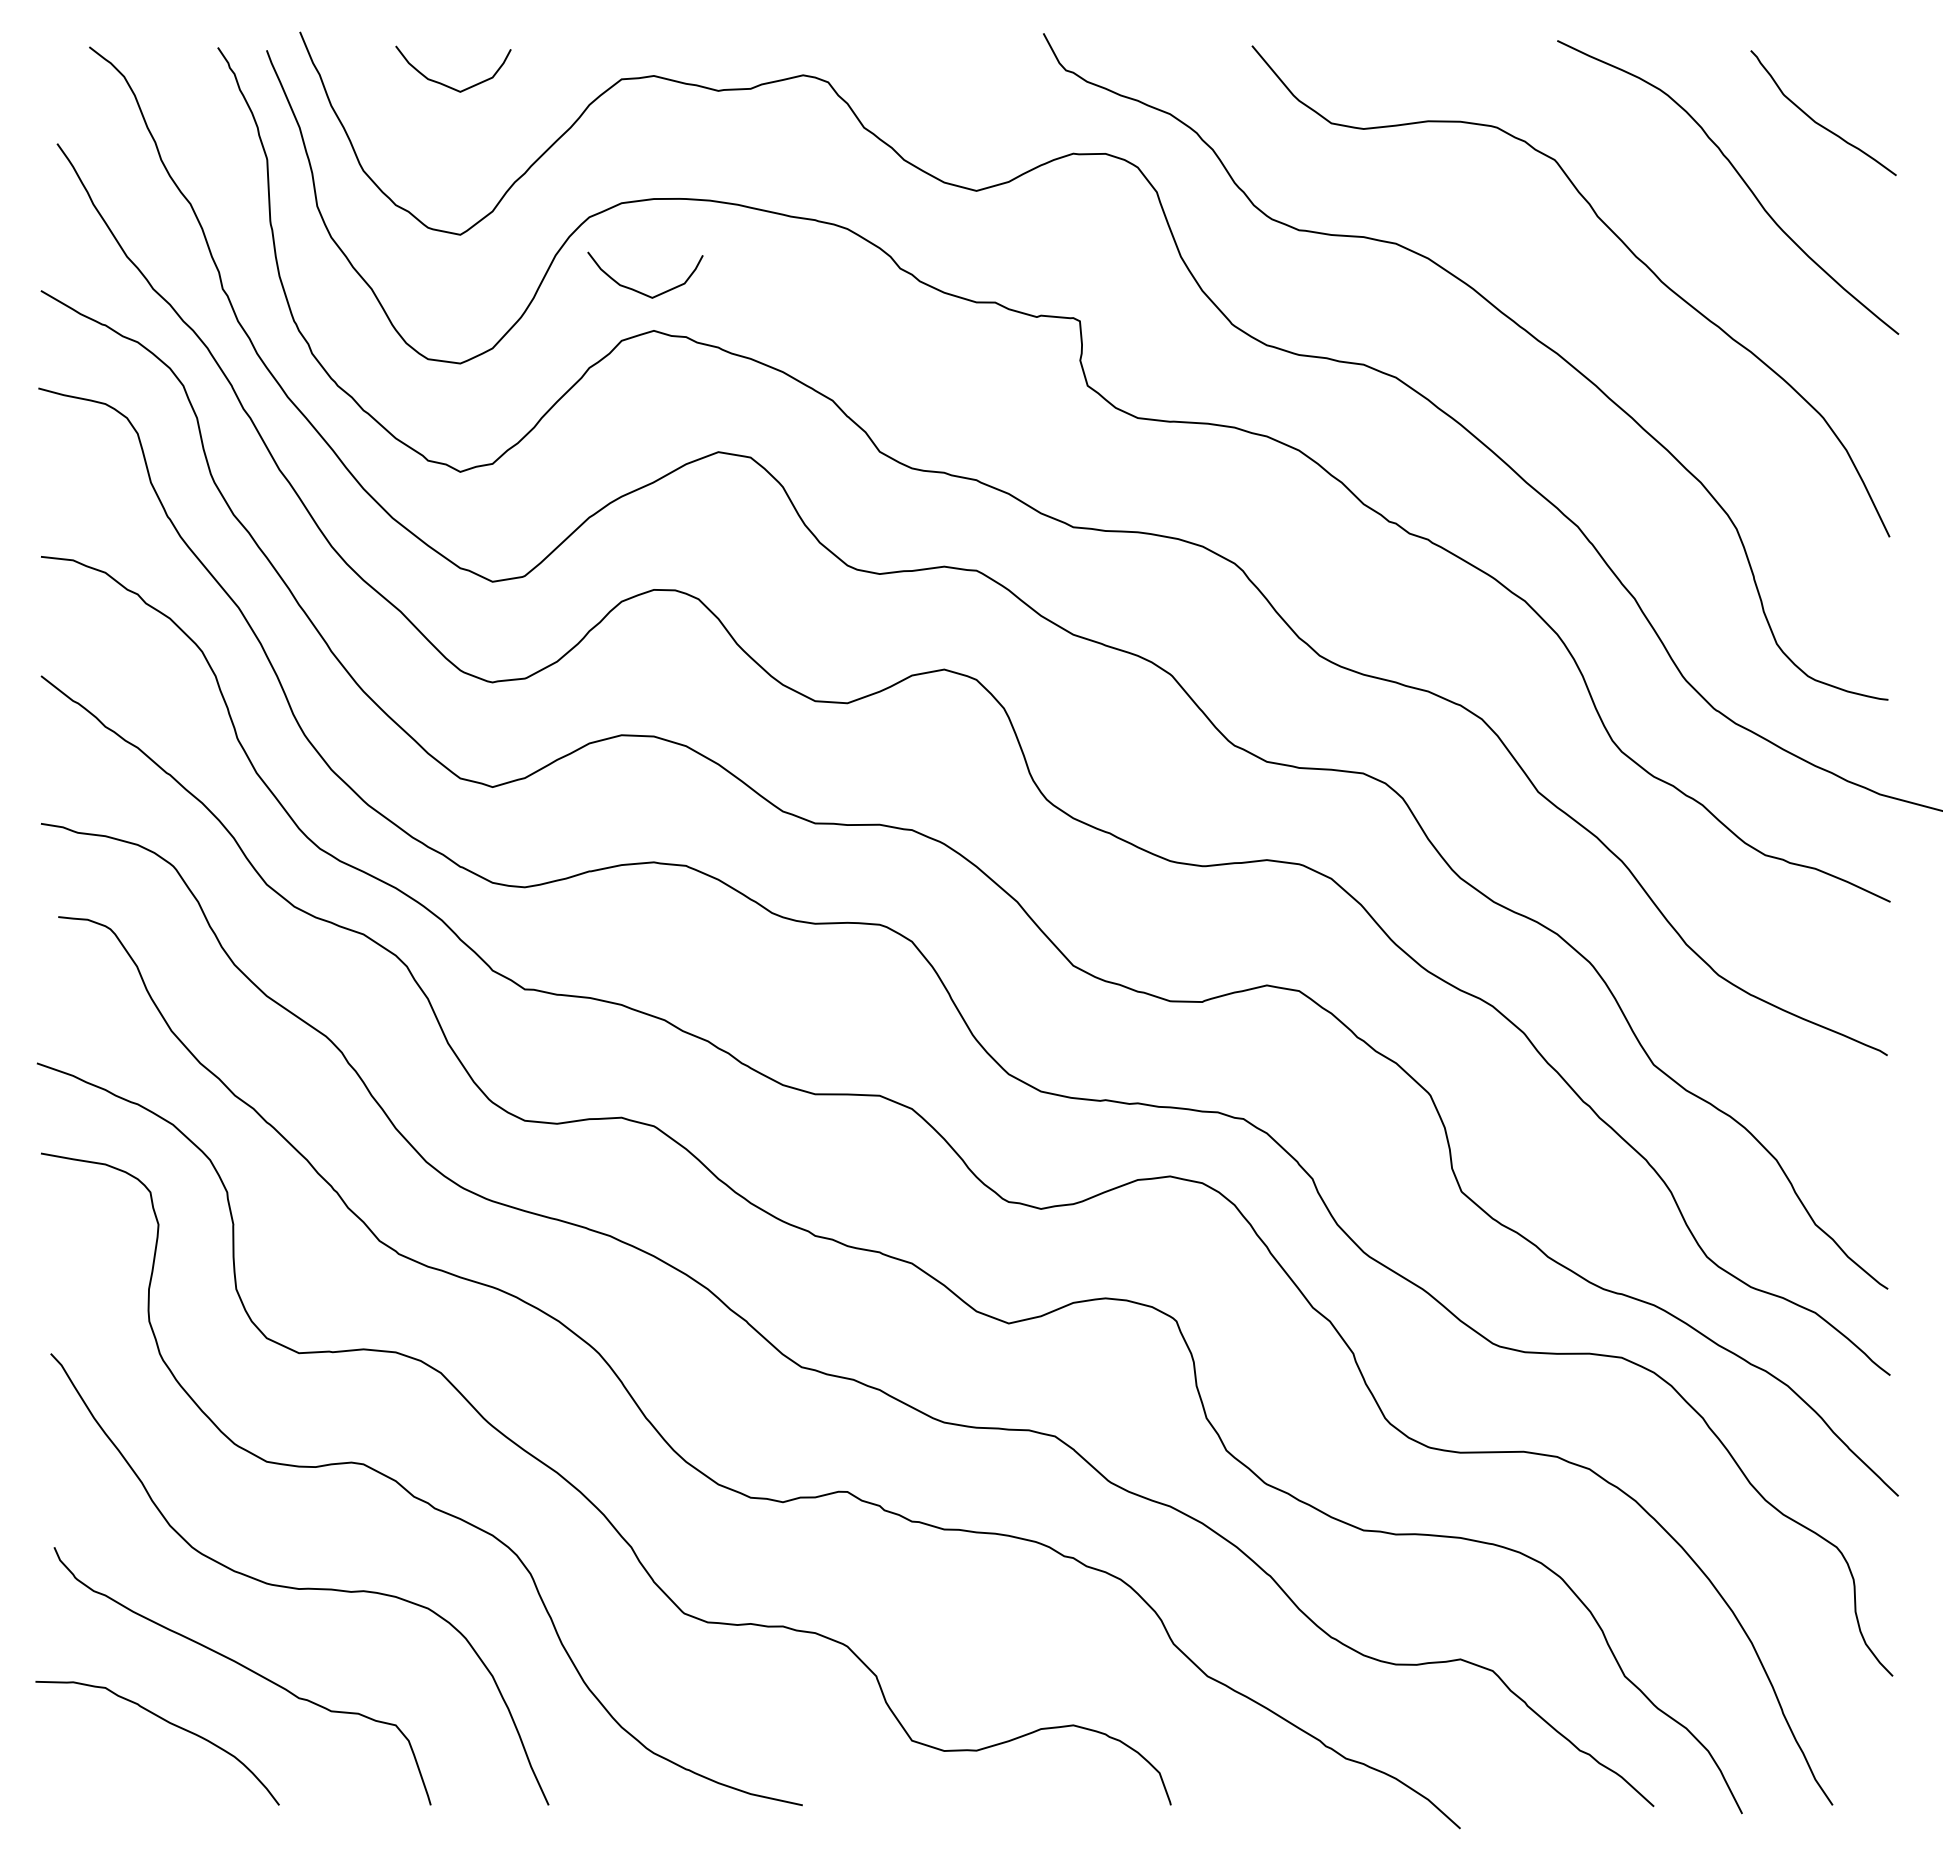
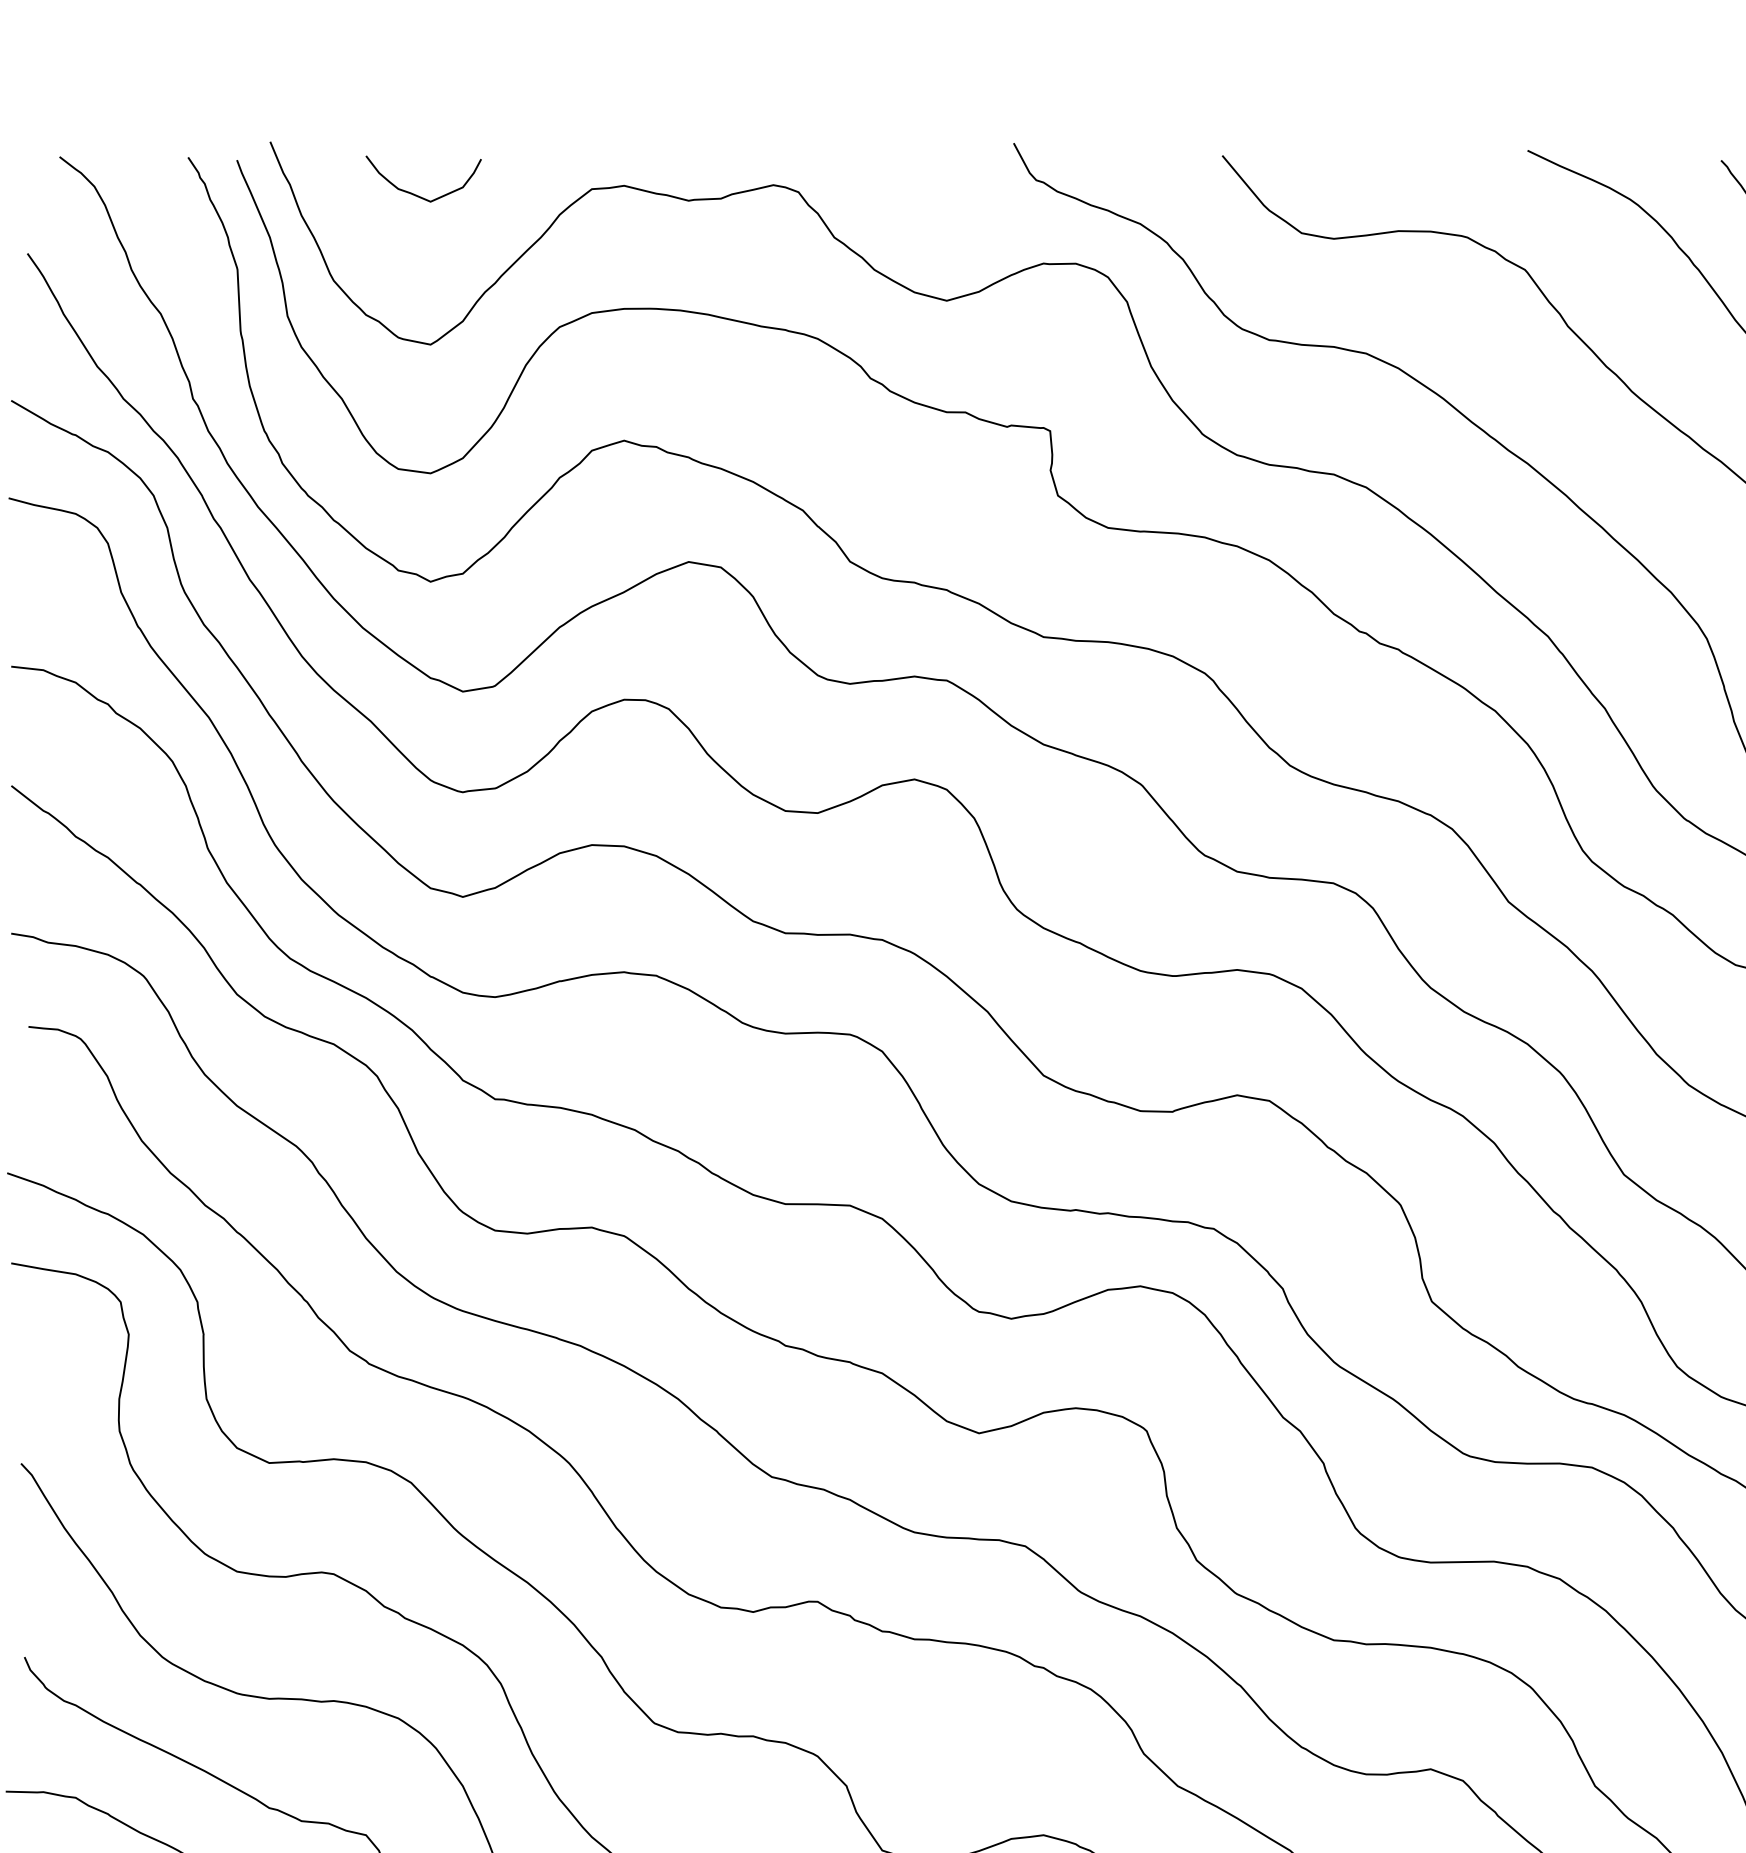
curve: (640, 291) -> (610, 401), removed

